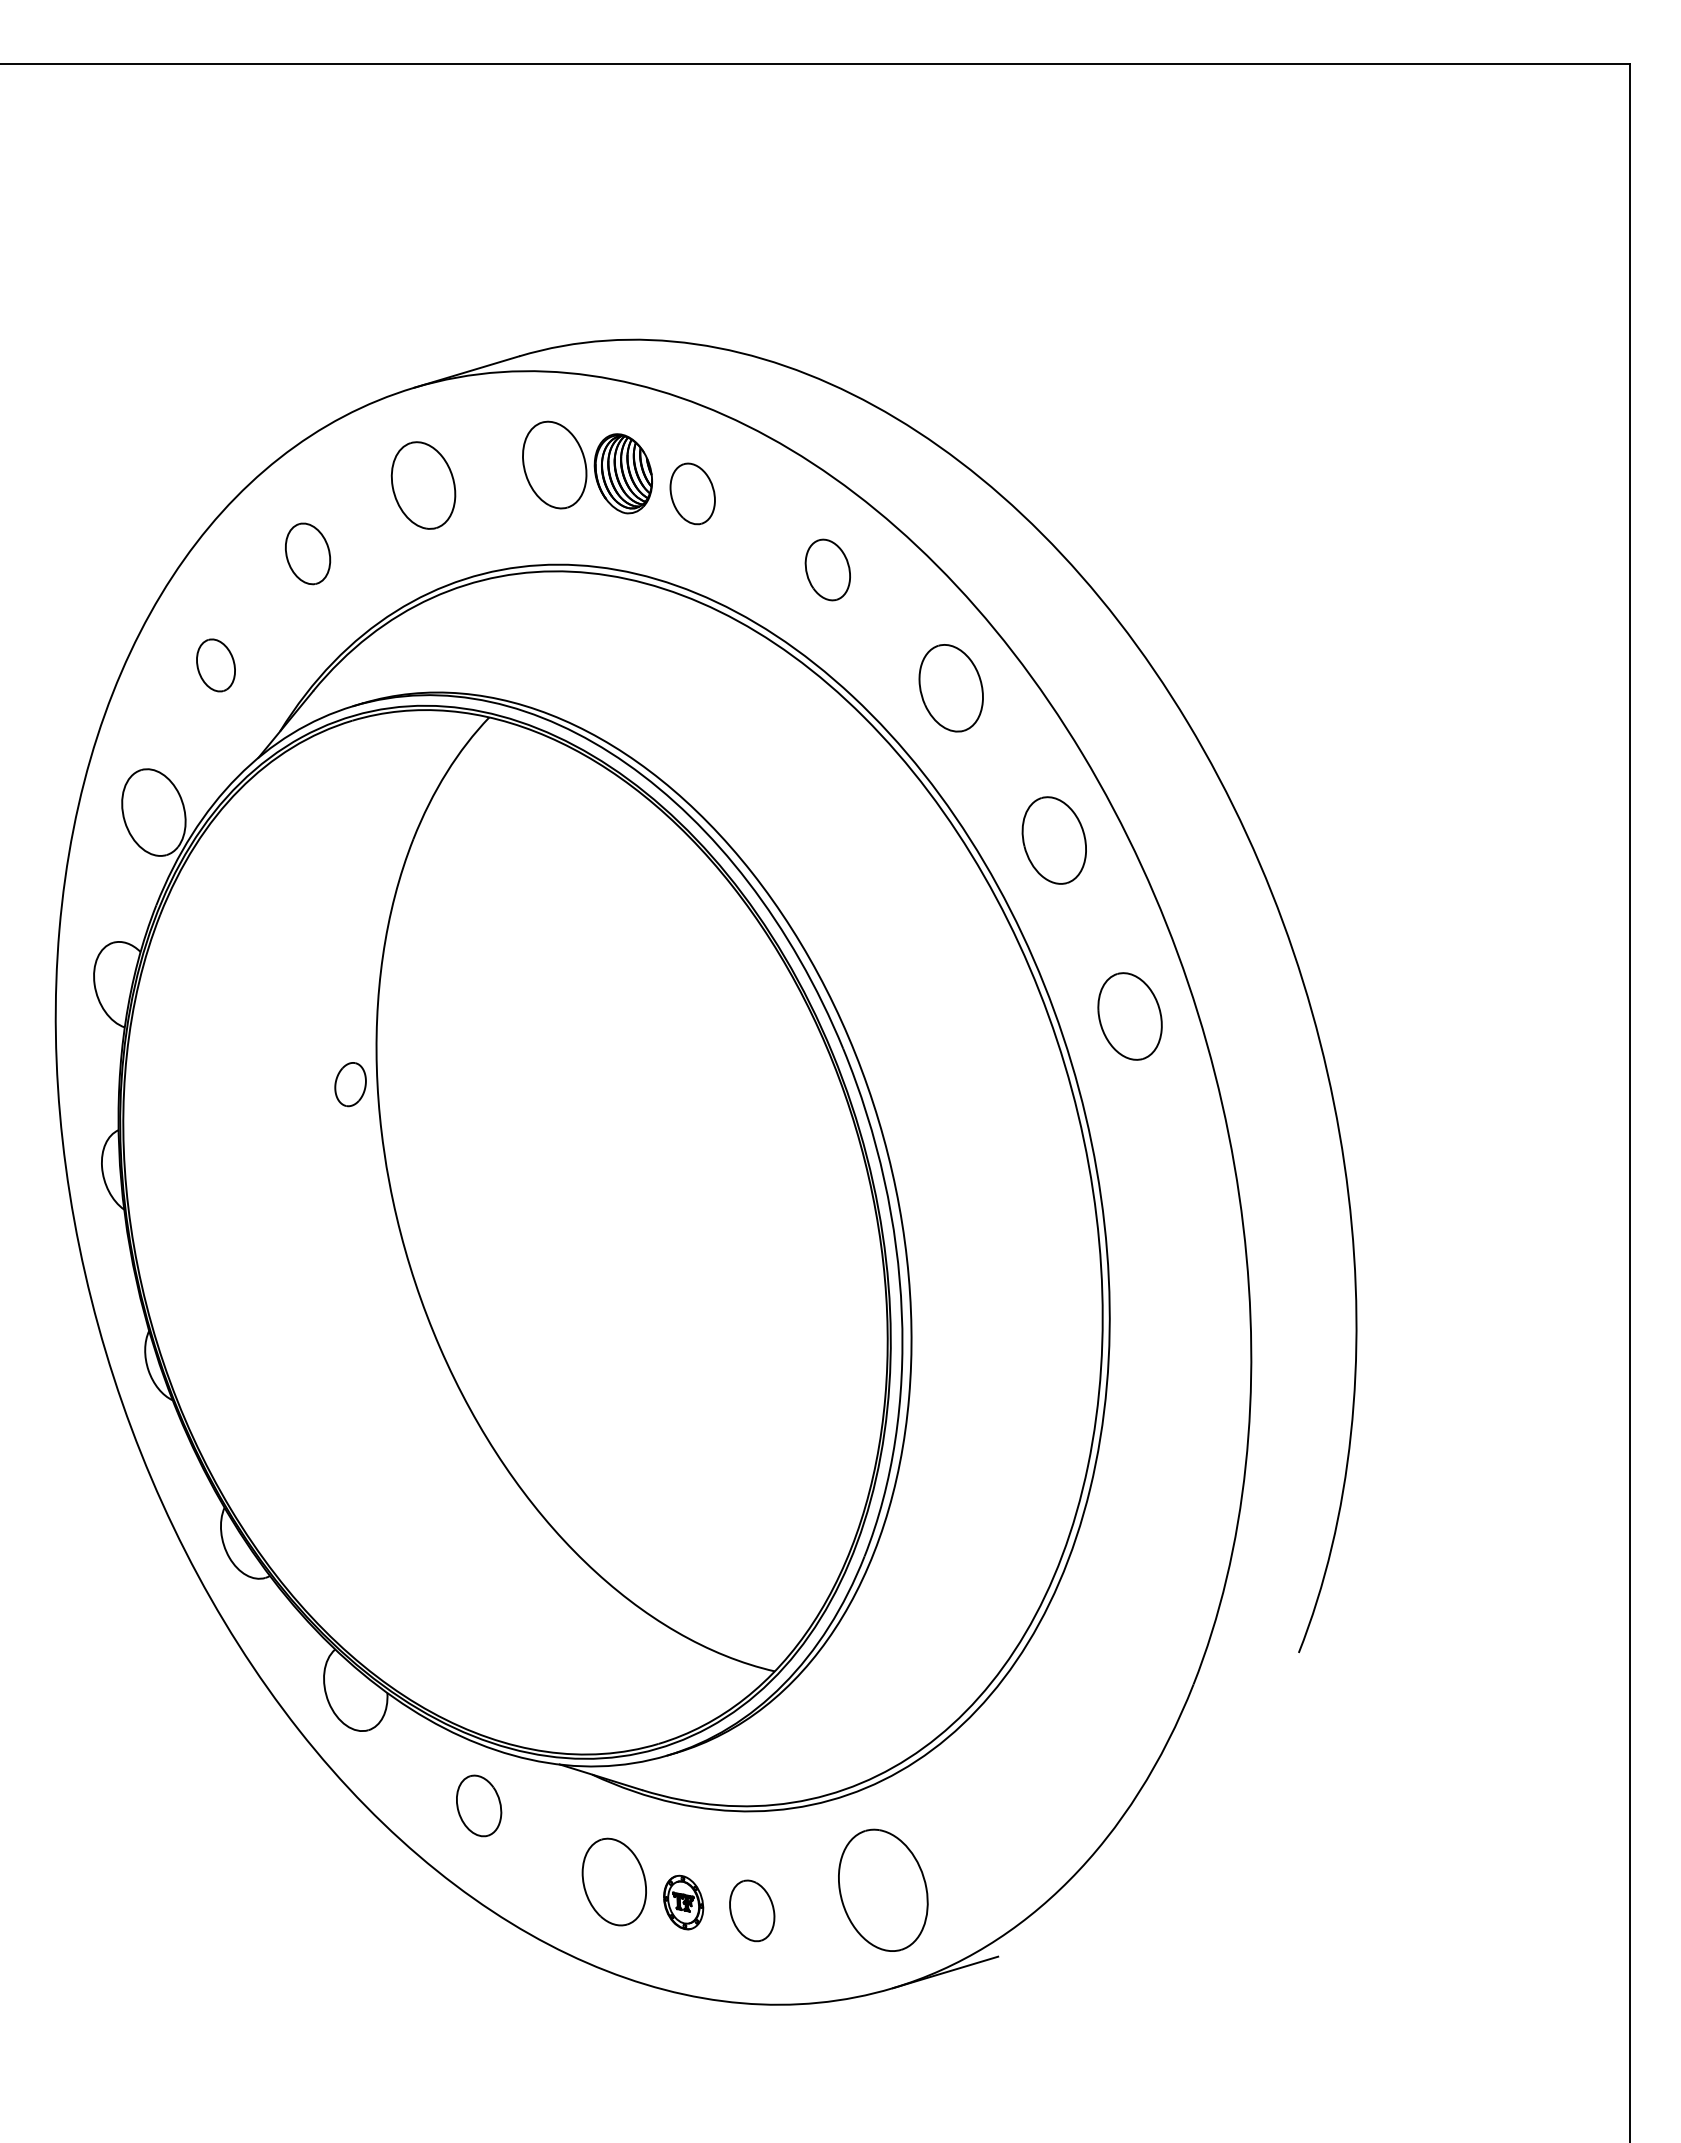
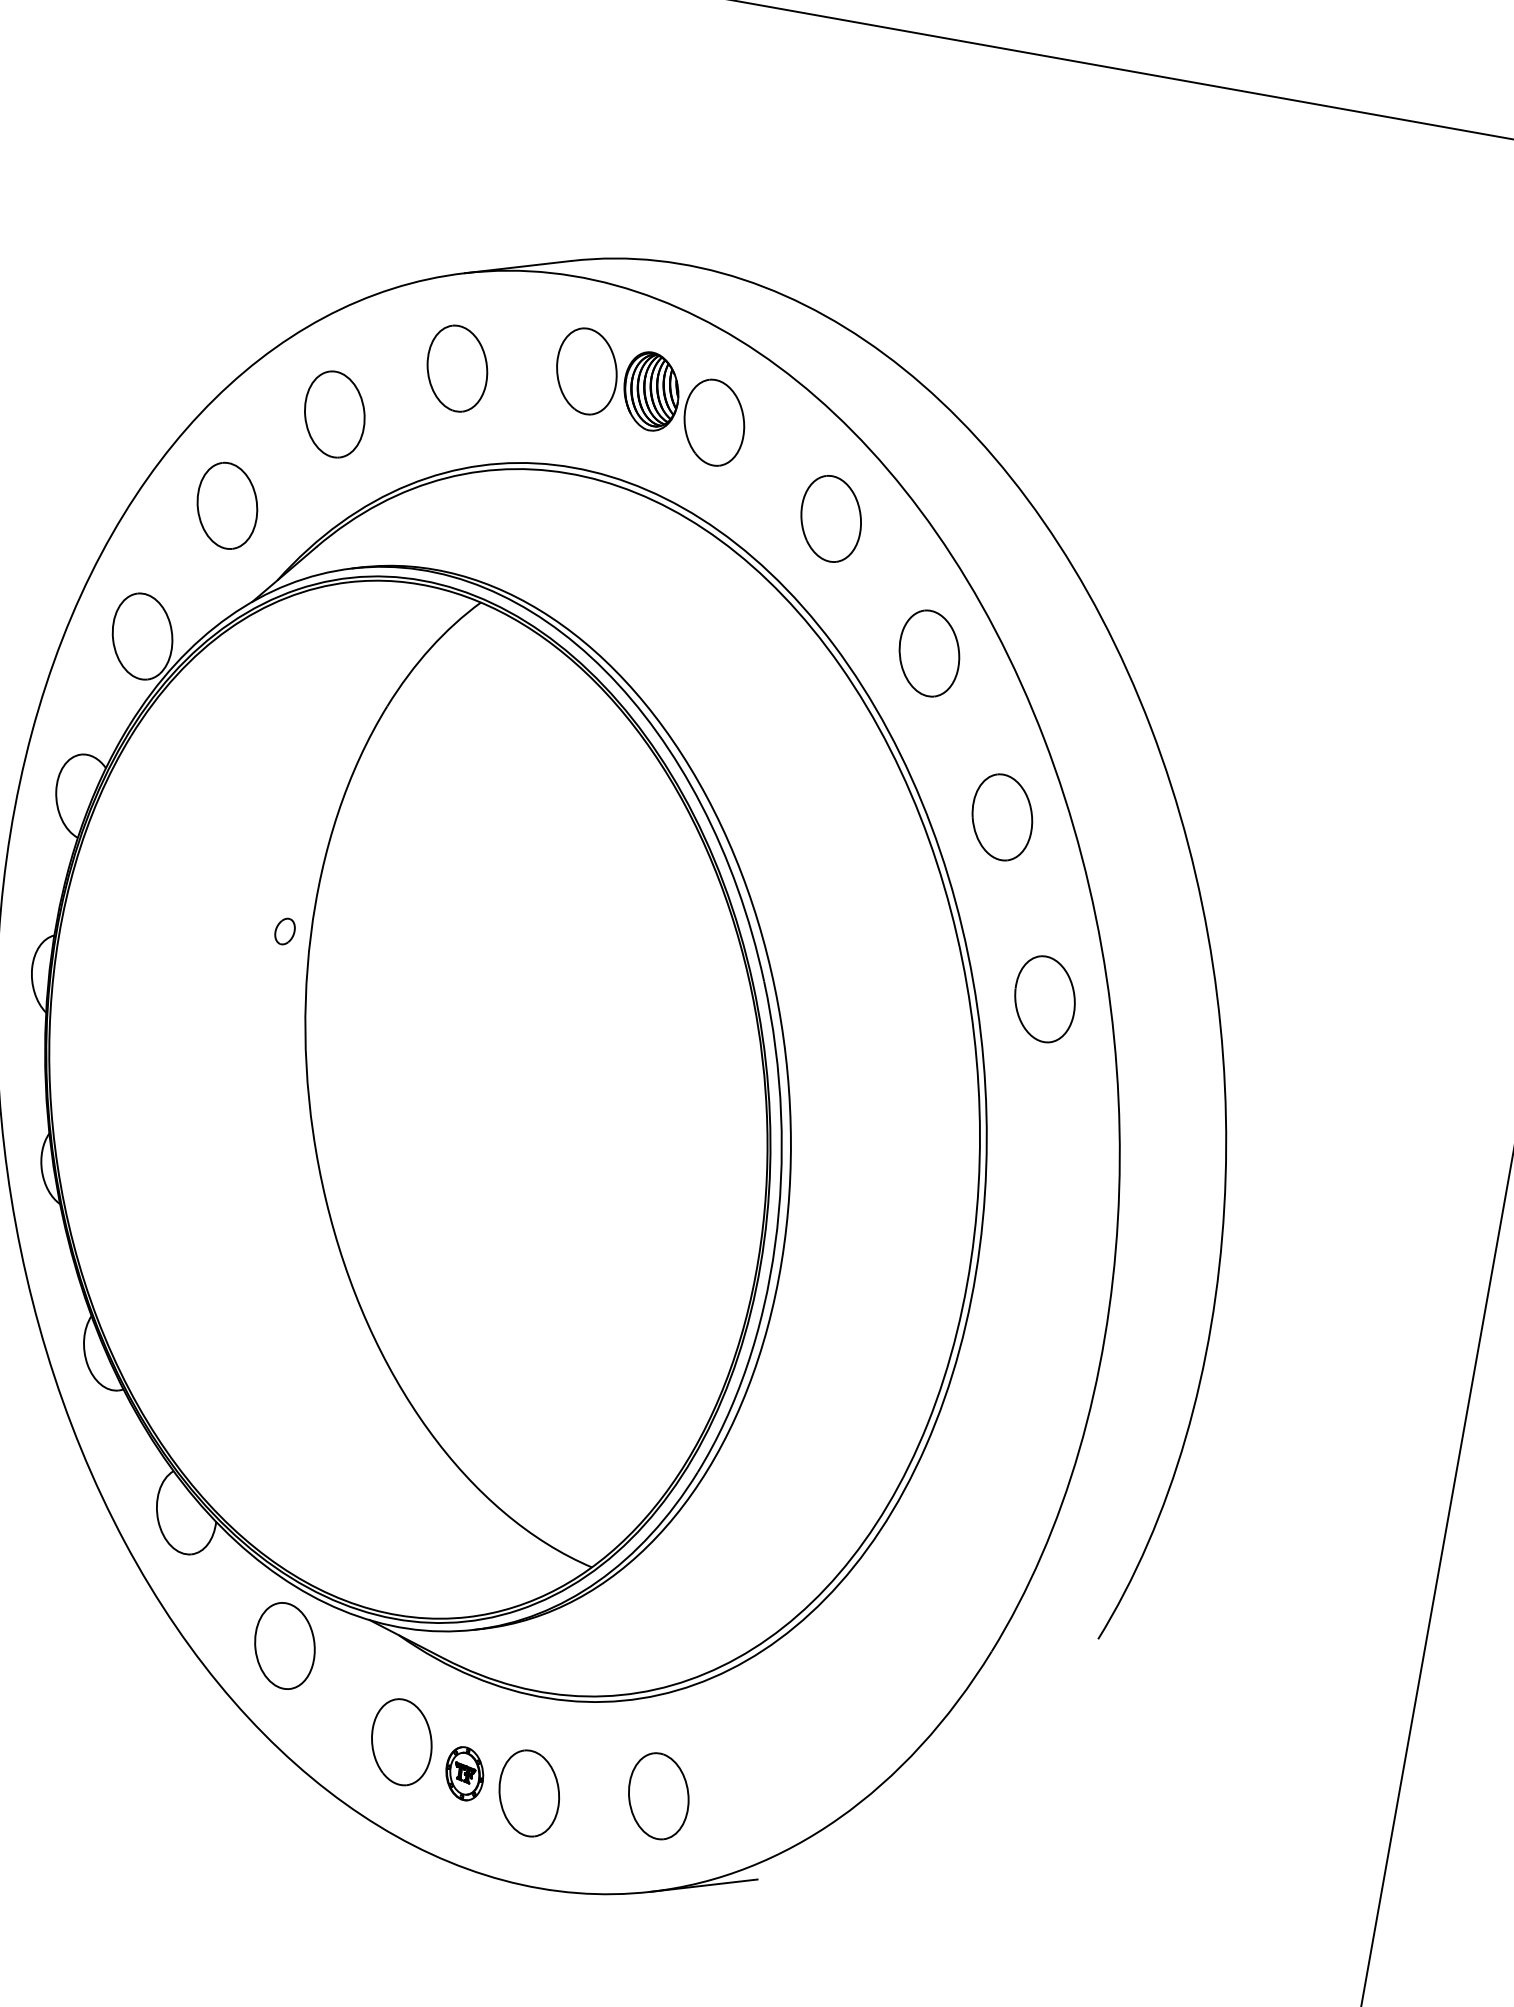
part: (692, 493) -> (714, 422), size x1.43
part: (307, 553) -> (334, 414), size x1.43
part: (827, 569) -> (830, 518), size x1.43
part: (215, 665) -> (226, 505), size x1.67
part: (350, 1084) -> (284, 931), size x0.62
part: (478, 1805) -> (284, 1645), size x1.43
part: (883, 1890) -> (658, 1796), size x0.71
part: (751, 1910) -> (528, 1792), size x1.43

